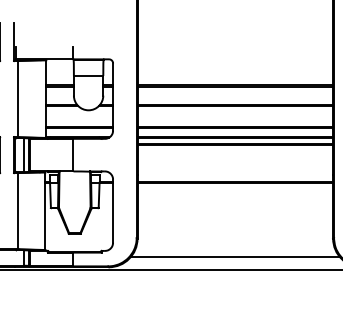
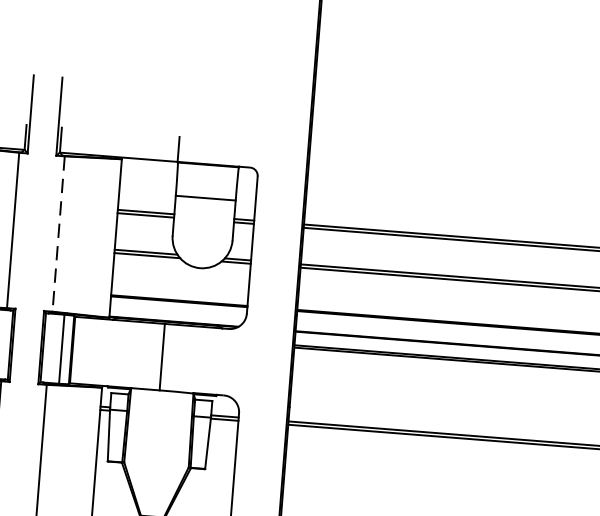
line: (18, 99) -> (59, 234), solid -> dashed

